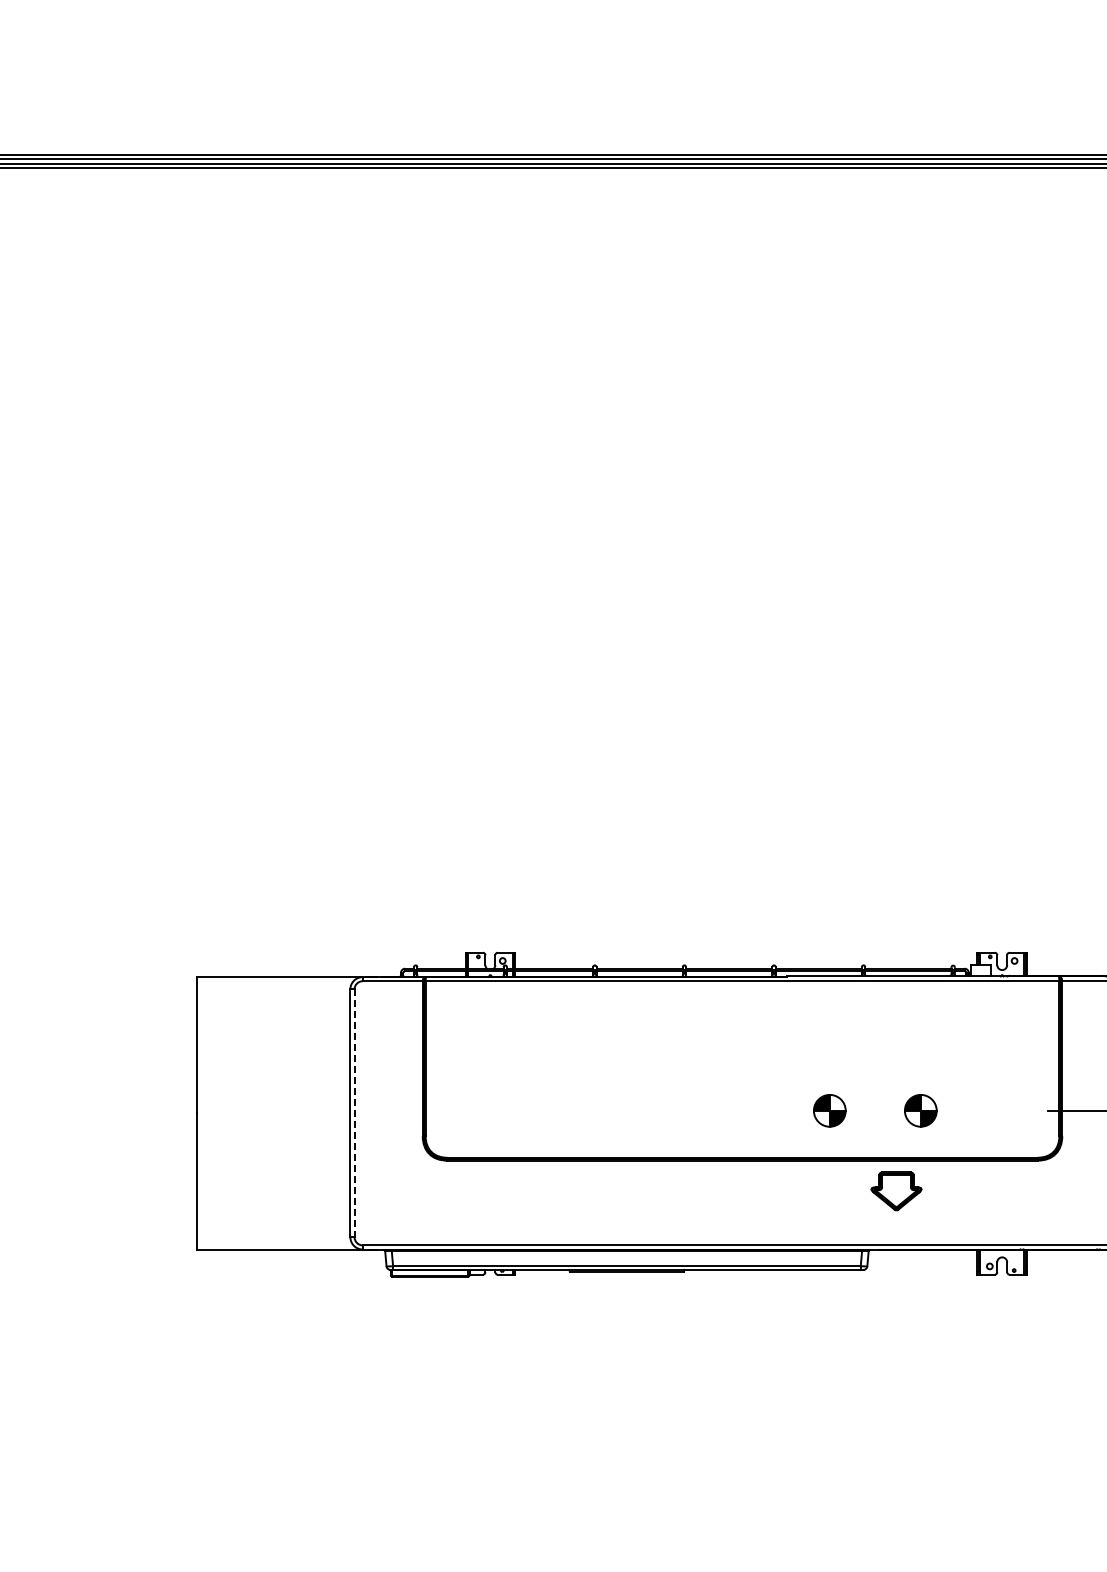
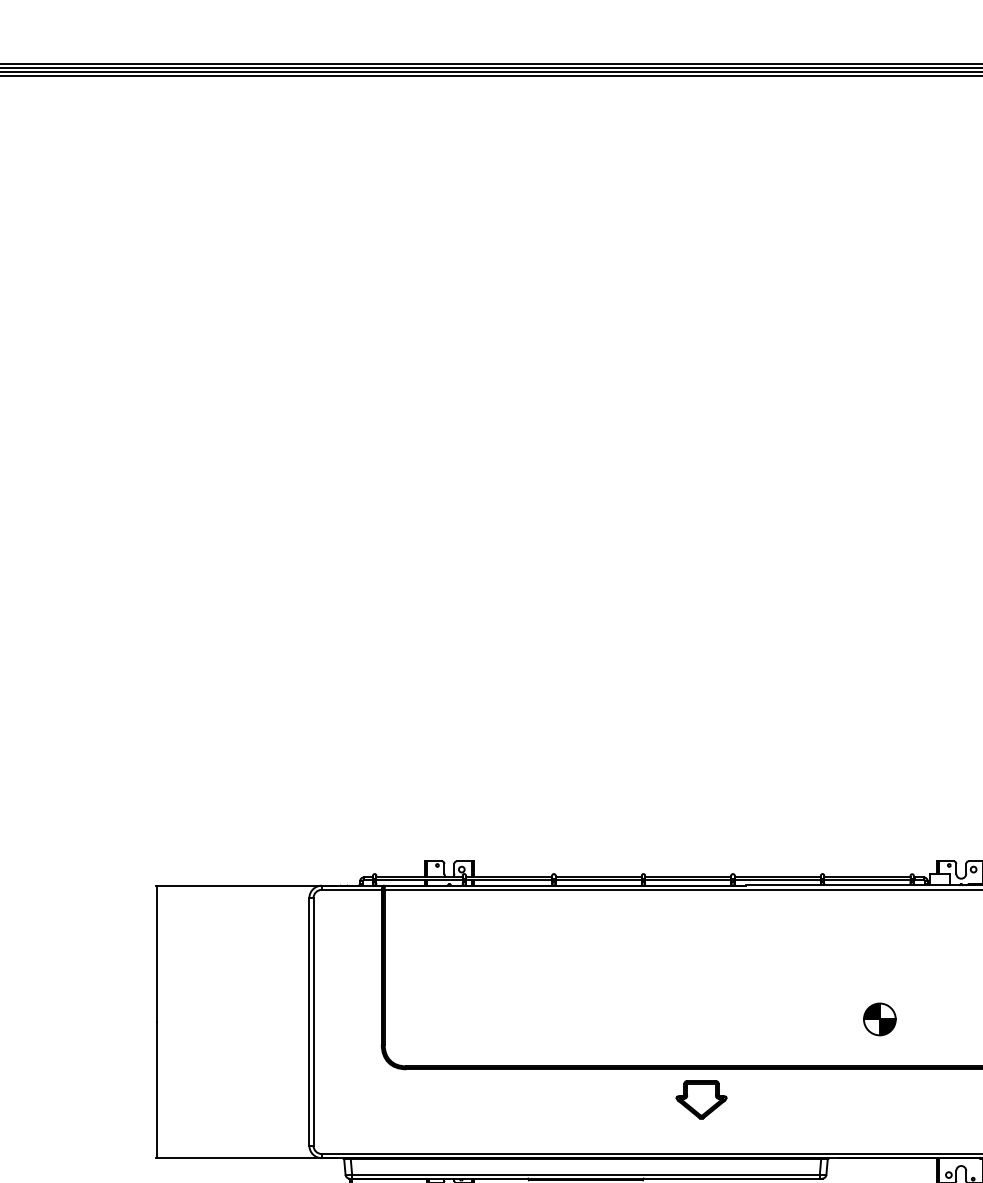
part: (829, 1110) -> (788, 1019), removed
line: (354, 1113) -> (313, 1022), dashed -> solid
part: (896, 1191) -> (701, 1100), moved

